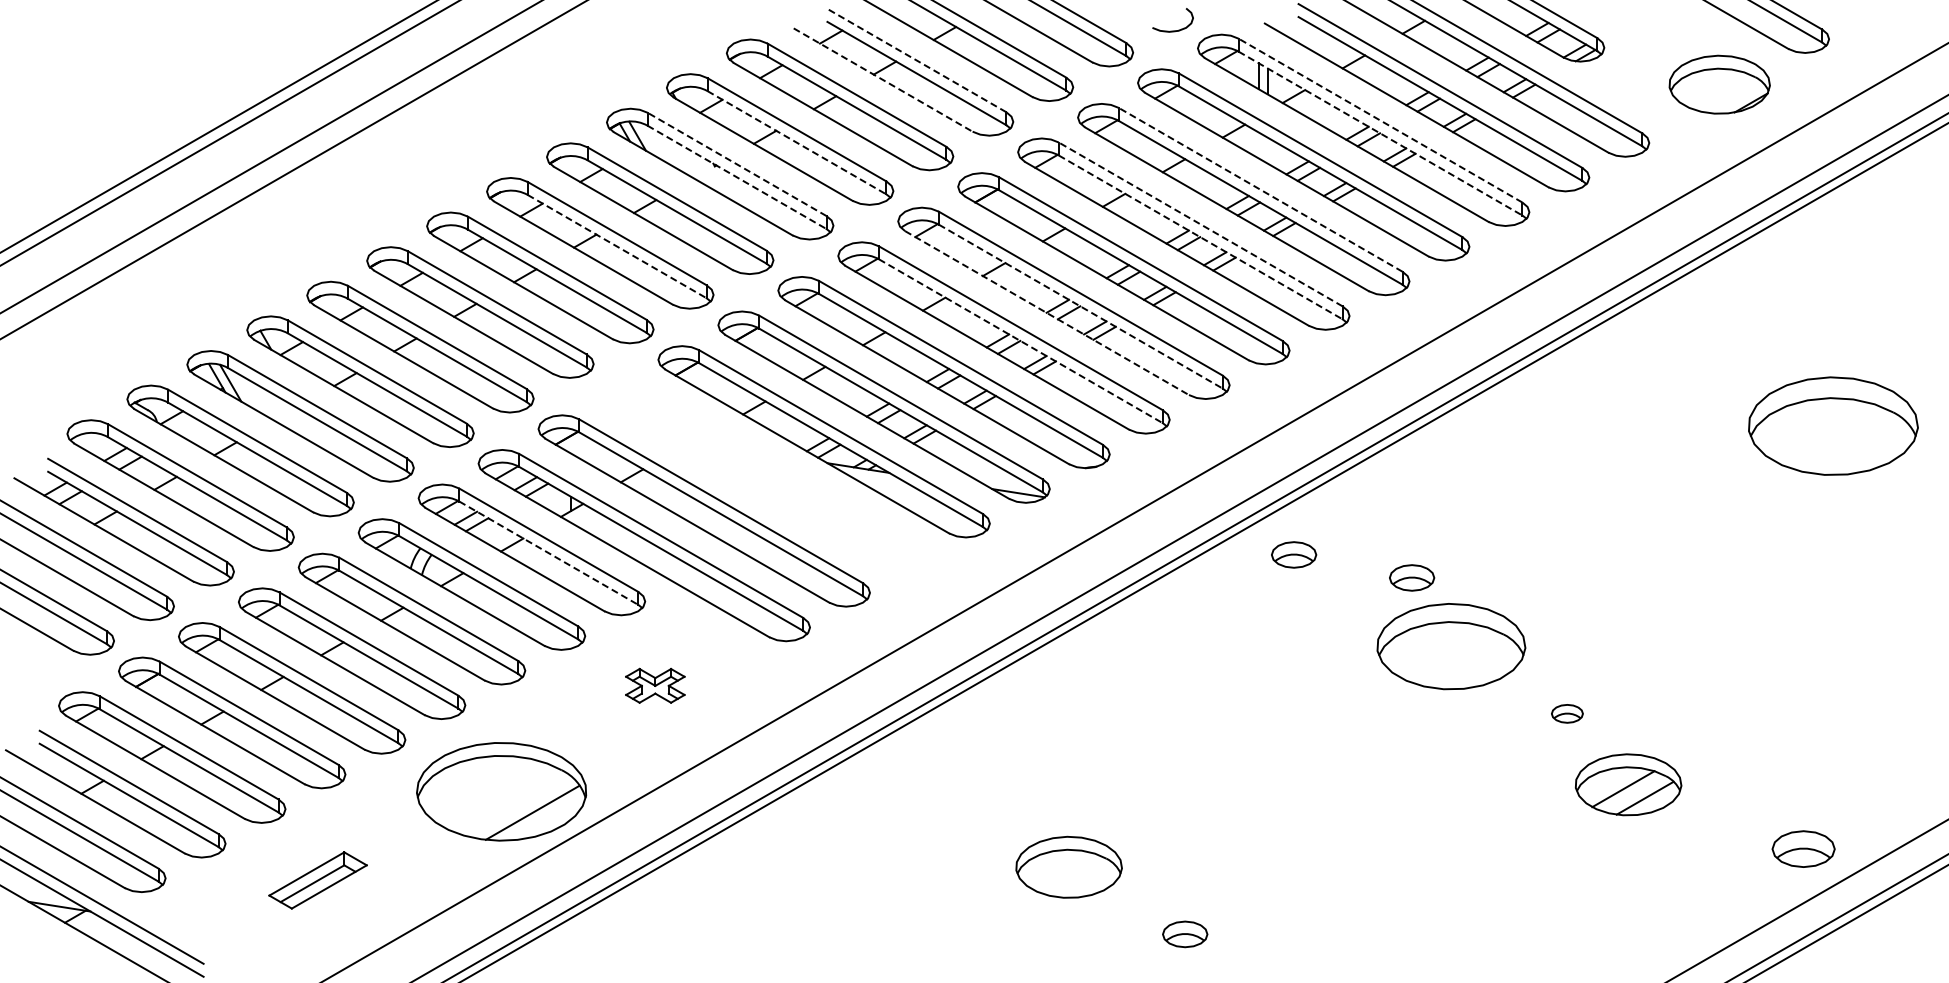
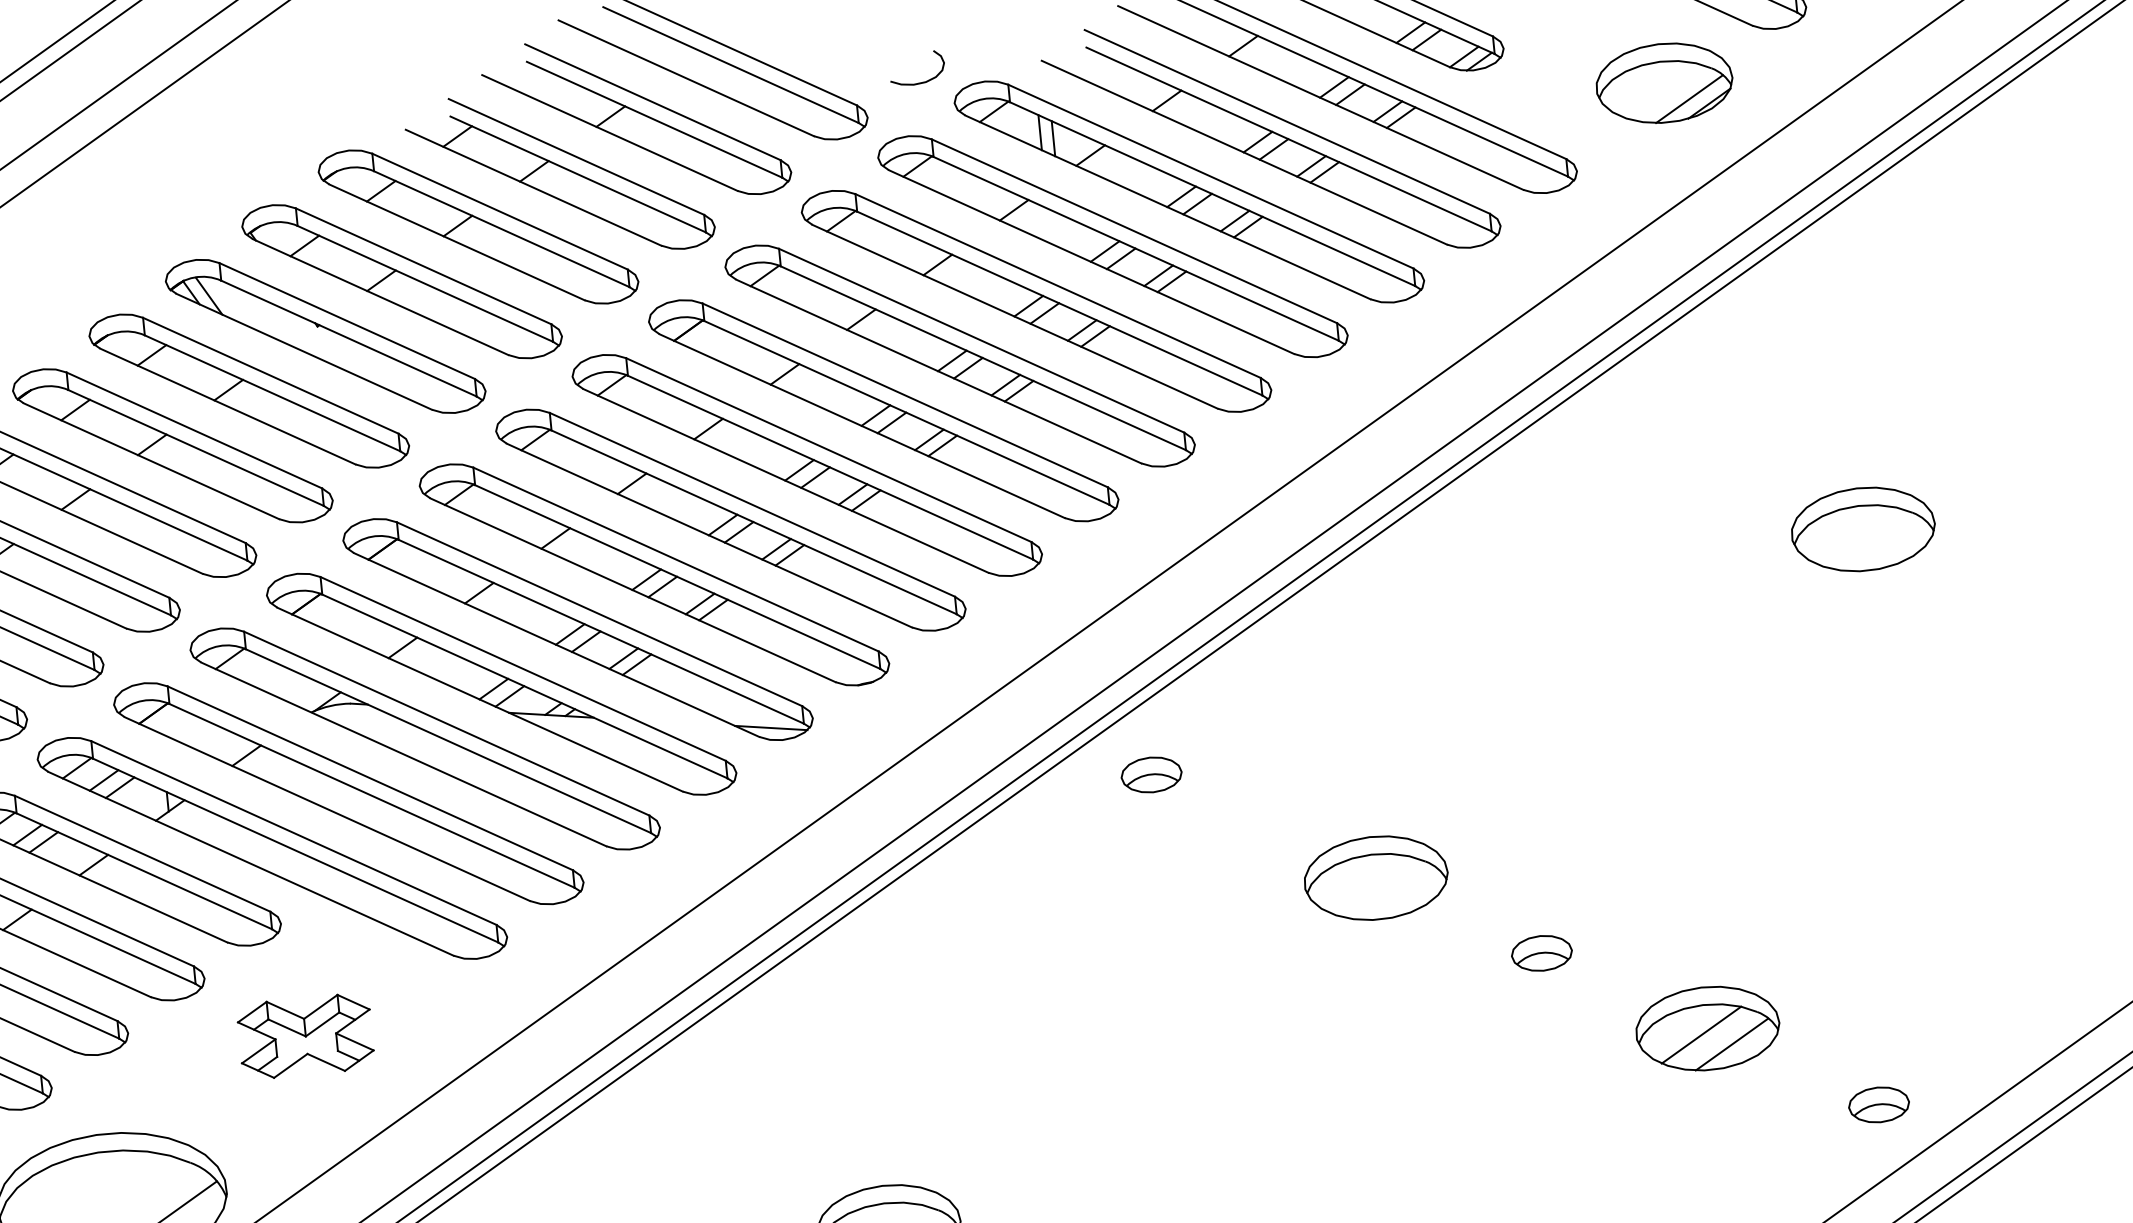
line: (916, 60) -> (575, 156), dashed -> solid
line: (883, 80) -> (533, 188), dashed -> solid
line: (1736, 98) -> (1688, 99), added
line: (1380, 120) -> (1210, 176), dashed -> solid
line: (1380, 133) -> (1212, 194), dashed -> solid
line: (797, 143) -> (426, 284), dashed -> solid
line: (736, 164) -> (346, 321), dashed -> solid
line: (737, 177) -> (349, 338), dashed -> solid
line: (1260, 189) -> (1057, 285), dashed -> solid
line: (1200, 224) -> (981, 340), dashed -> solid
line: (1200, 237) -> (983, 358), dashed -> solid
line: (617, 246) -> (196, 447), dashed -> solid
line: (1080, 306) -> (830, 467), dashed -> solid
line: (1047, 313) -> (786, 481), dashed -> solid
line: (1020, 341) -> (753, 522), dashed -> solid
part: (1833, 425) -> (1863, 528), size x0.62
part: (763, 475) -> (424, 737), added
line: (549, 553) -> (145, 871), dashed -> solid
part: (1412, 577) -> (1314, 789), removed
part: (1450, 646) -> (1375, 877), size x0.71
part: (655, 685) -> (306, 1035), size x1.67
part: (1567, 713) -> (1542, 952), size x1.43
part: (1628, 784) -> (1707, 1028), moved
part: (1803, 848) -> (1878, 1104), size x0.71

